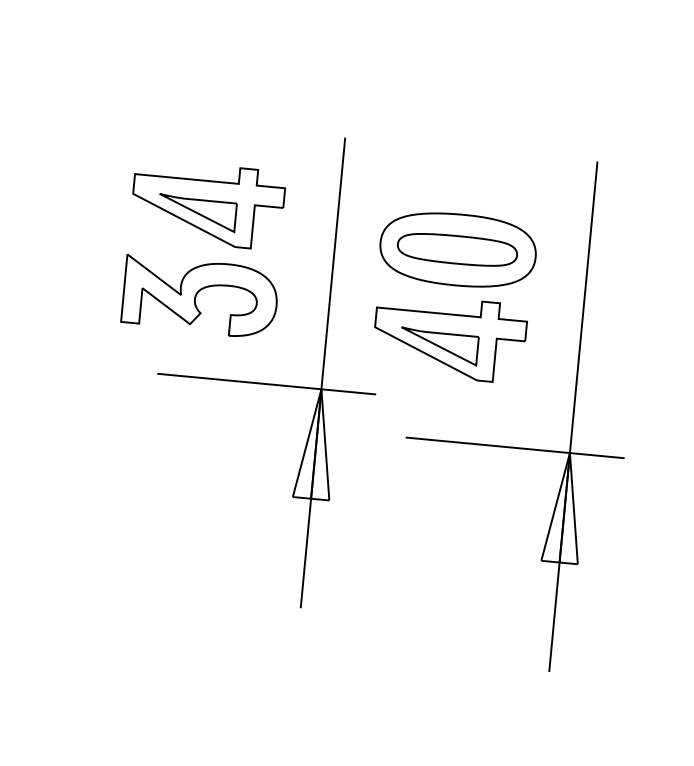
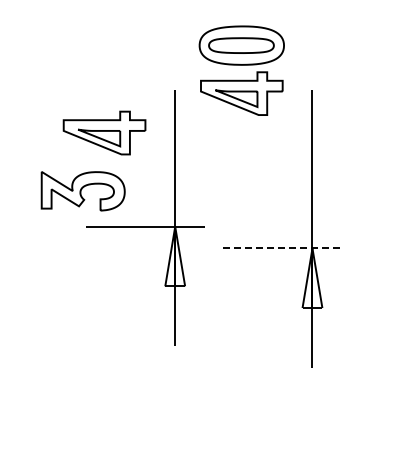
part: (453, 295) -> (241, 70), moved
part: (198, 297) -> (82, 191), moved
line: (514, 447) -> (282, 248), solid -> dashed

